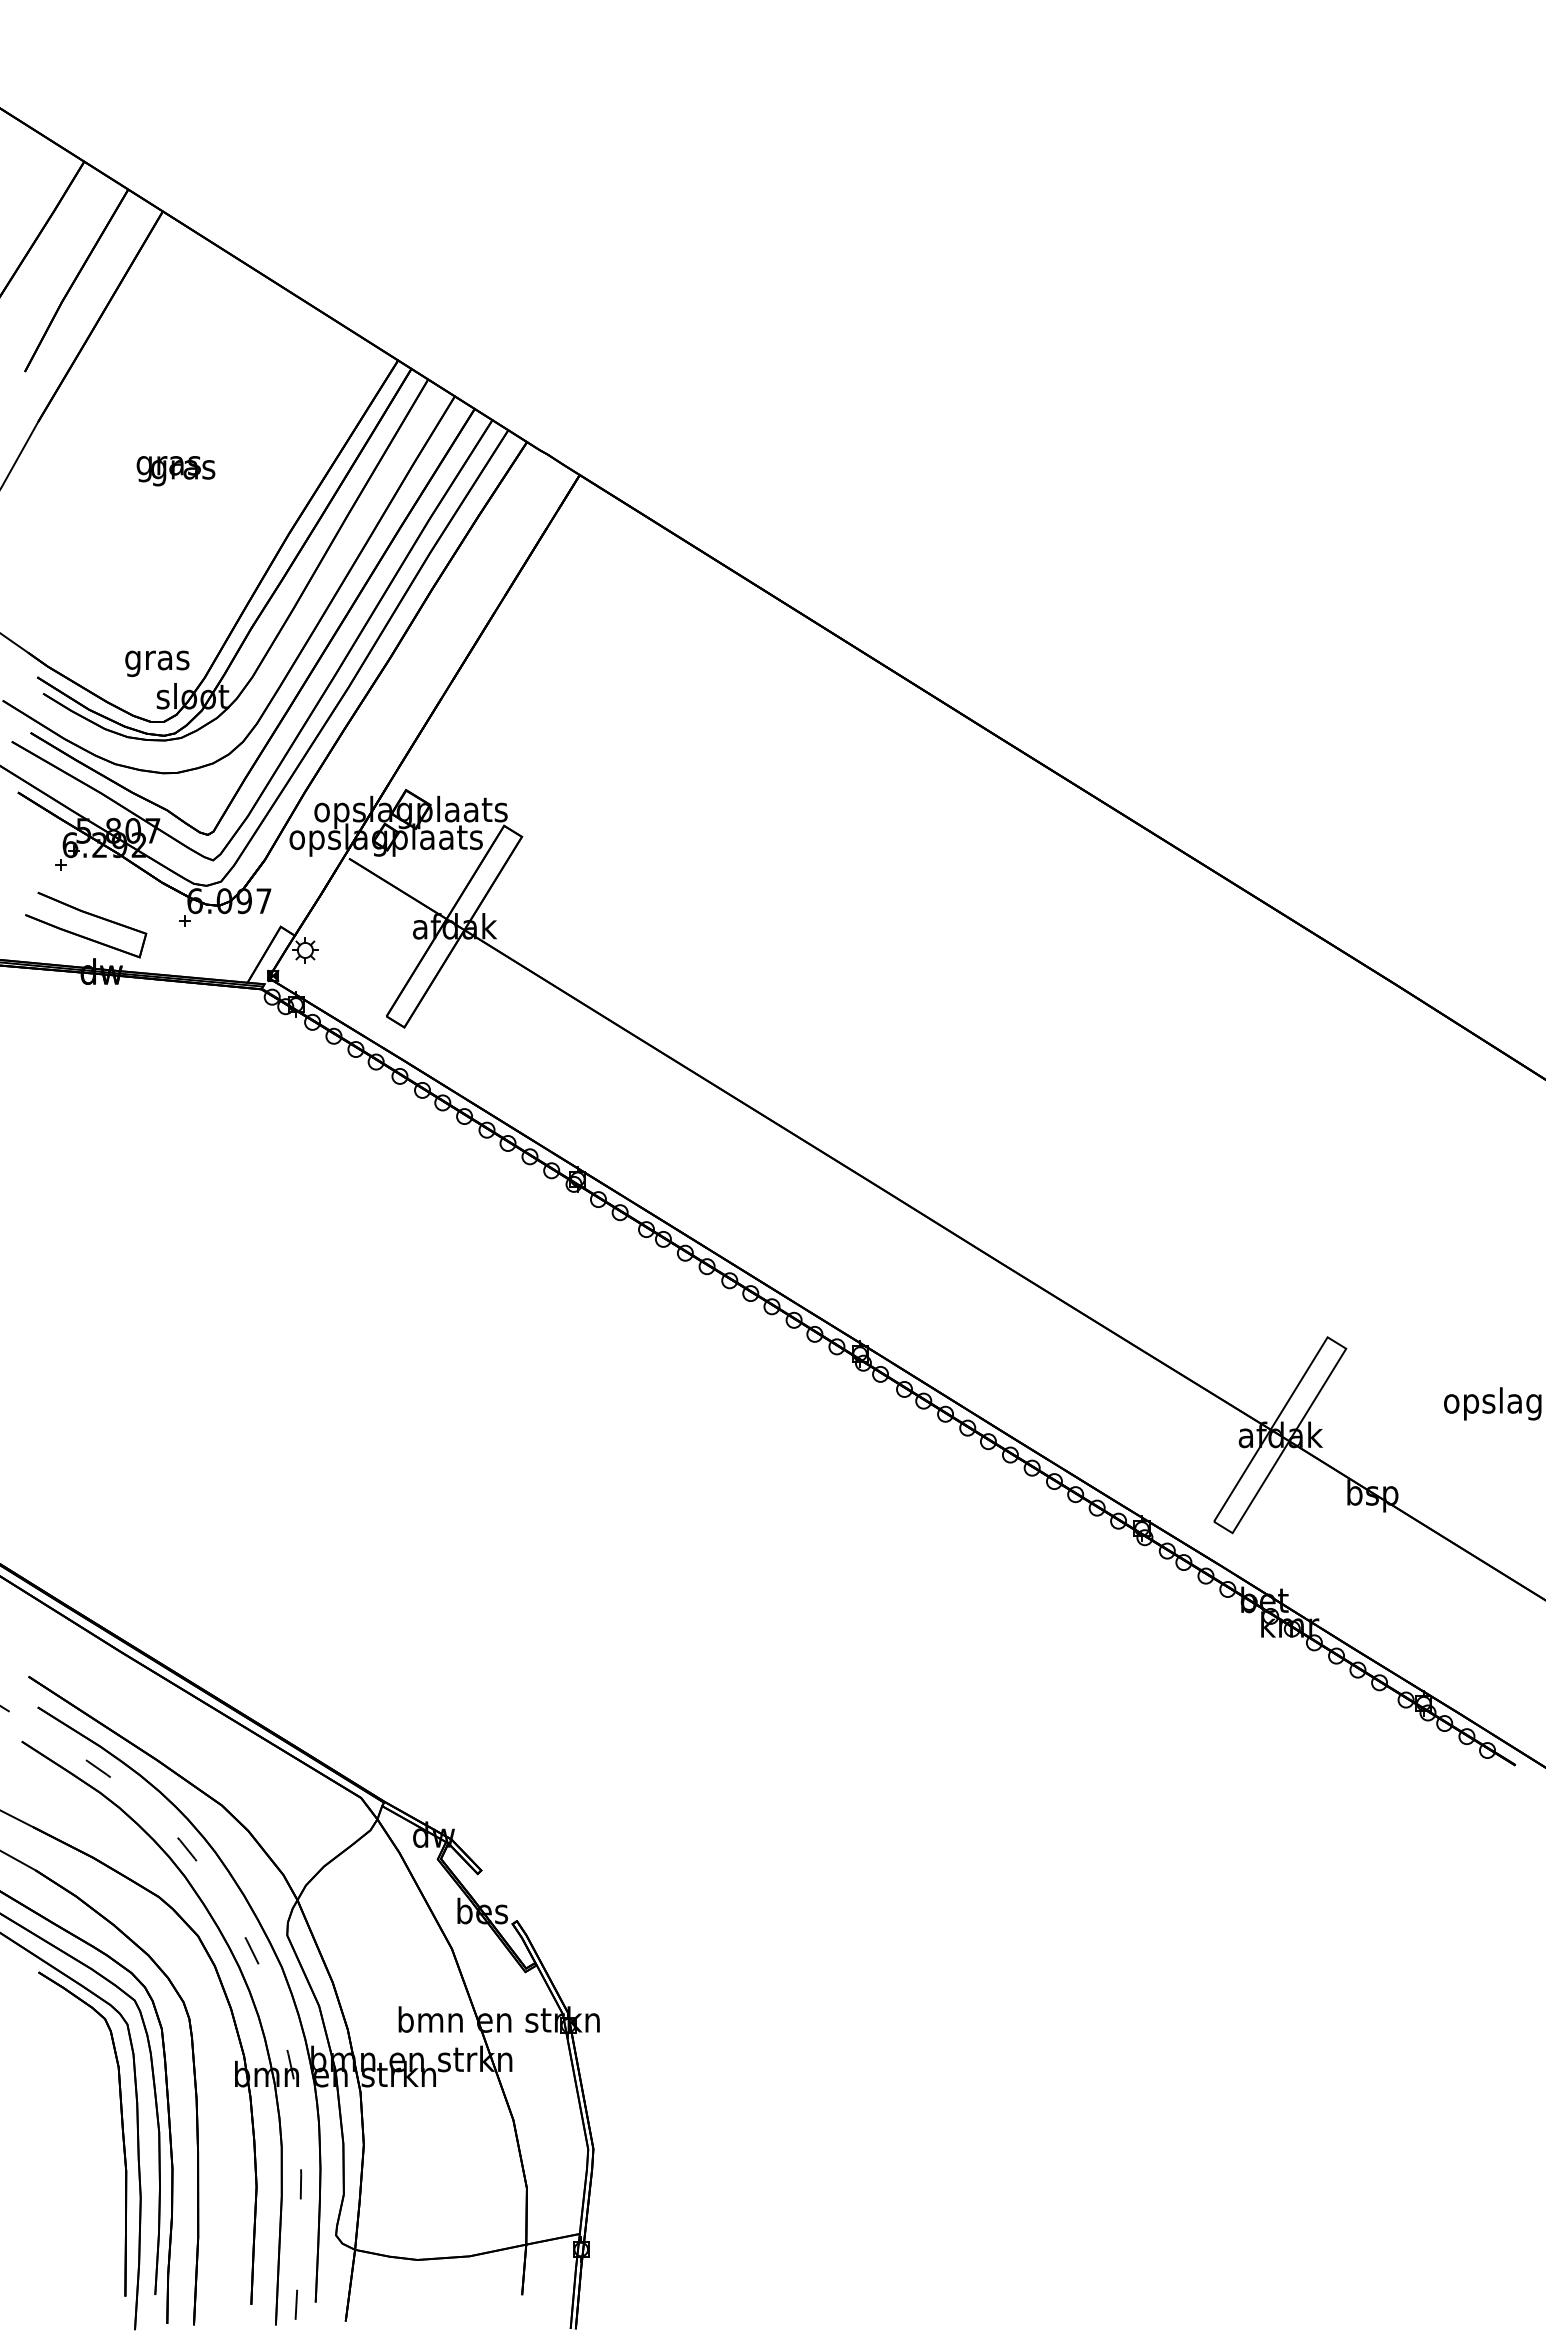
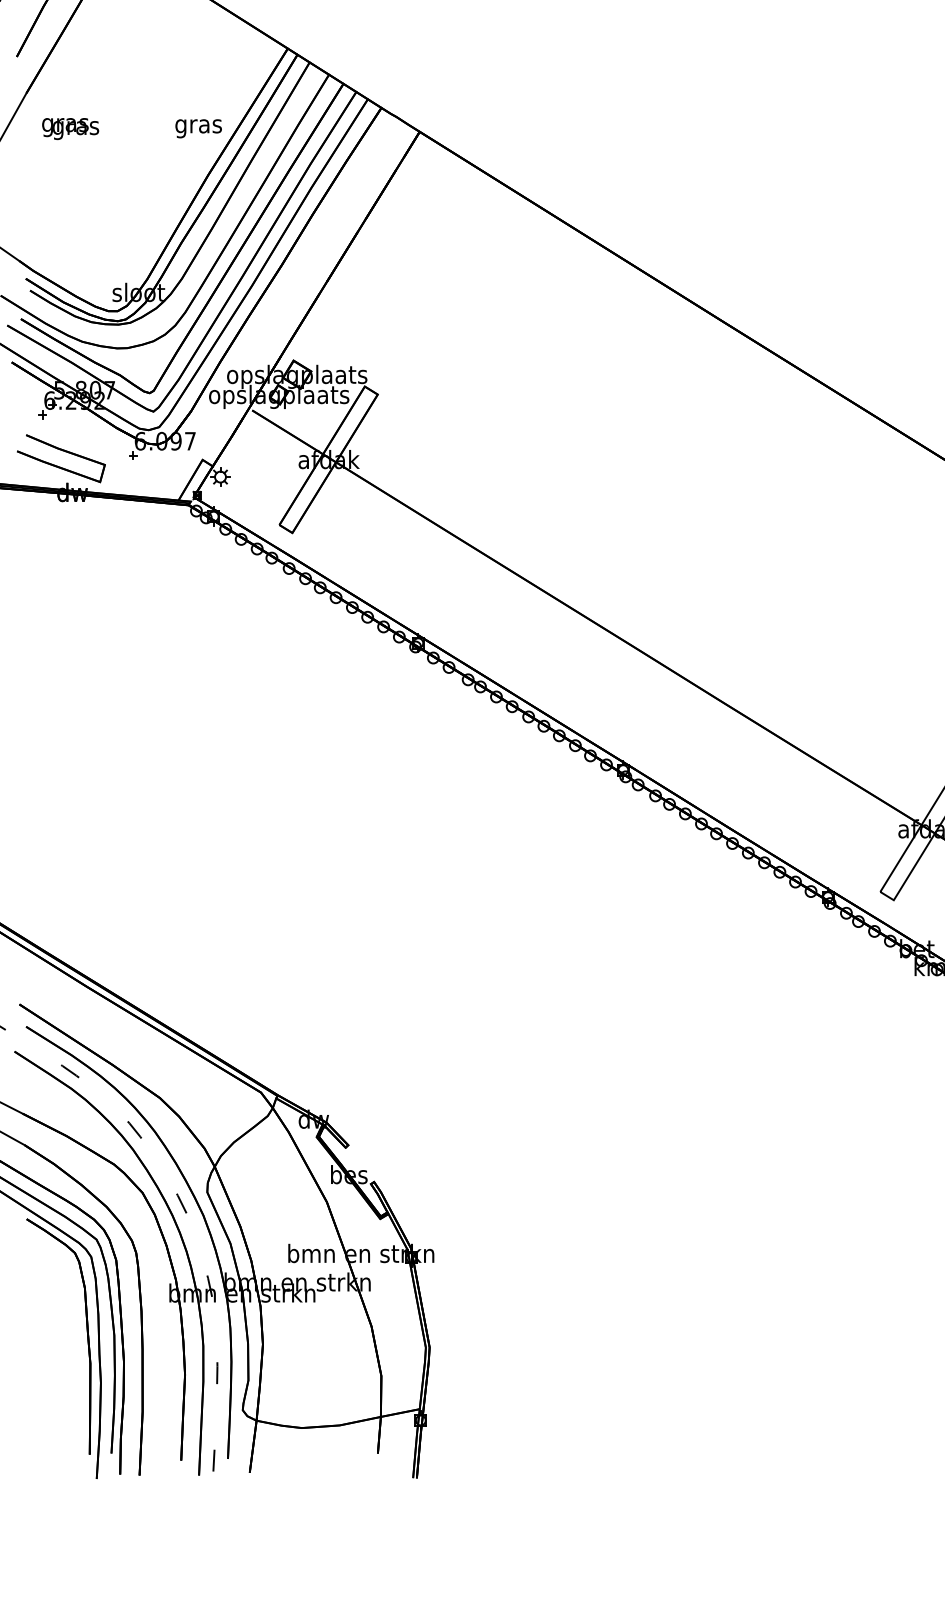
text: (175, 471) -> (70, 129), moved
text: (157, 663) -> (198, 128), moved

